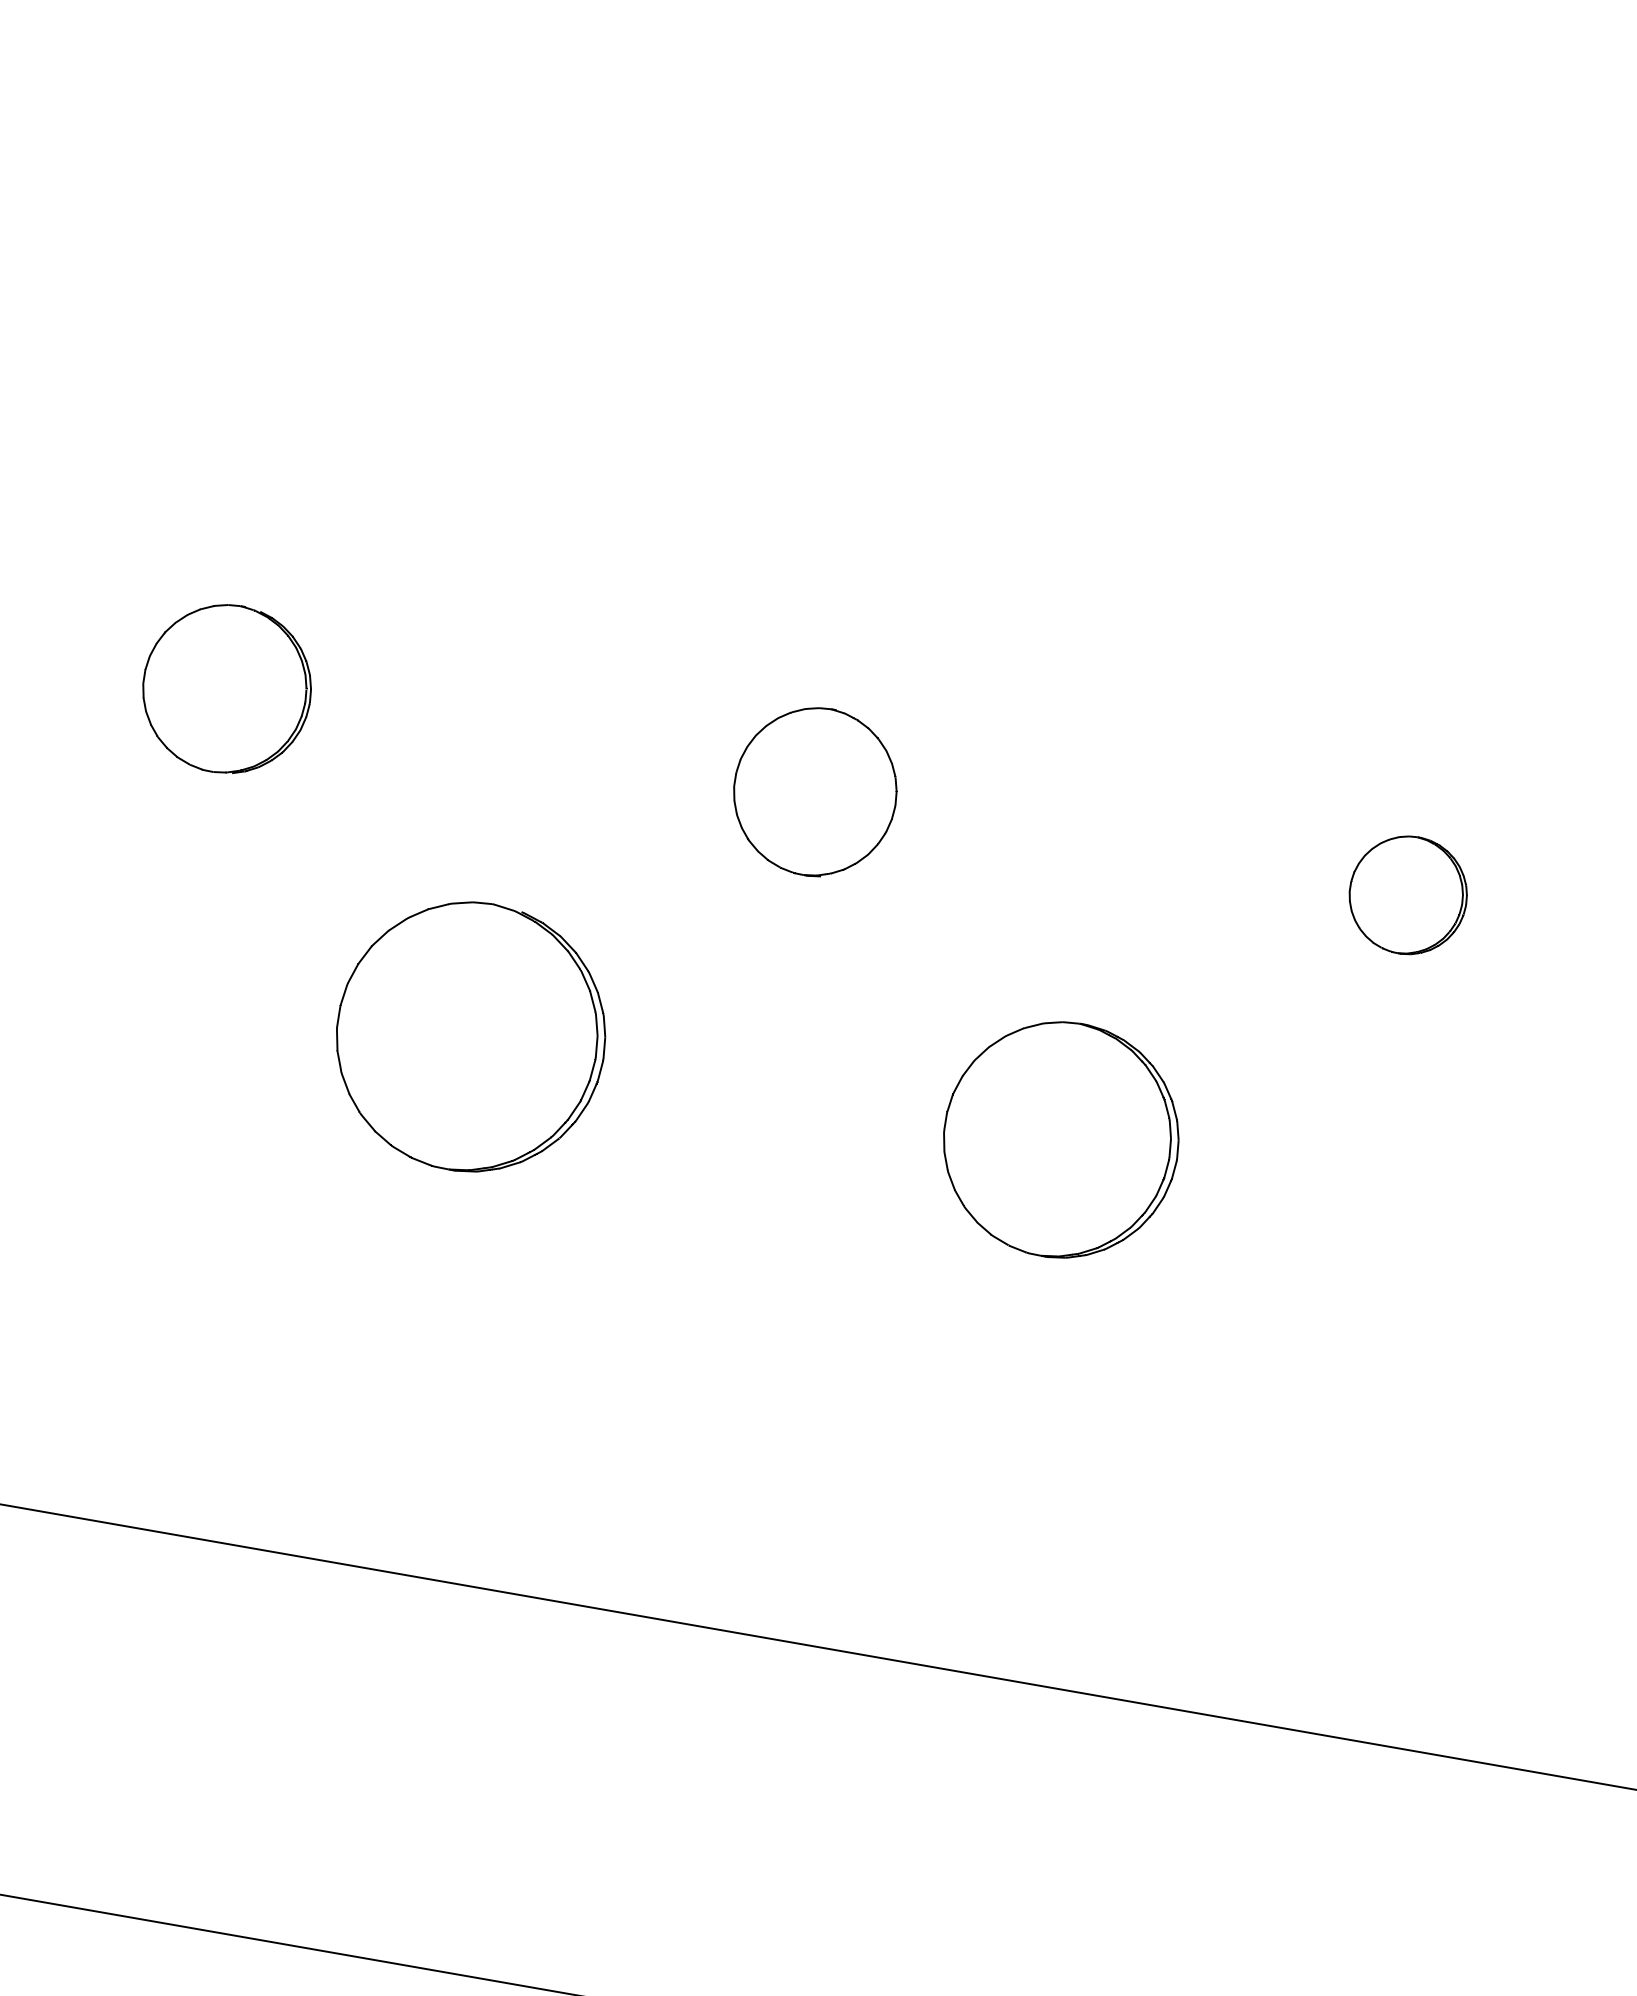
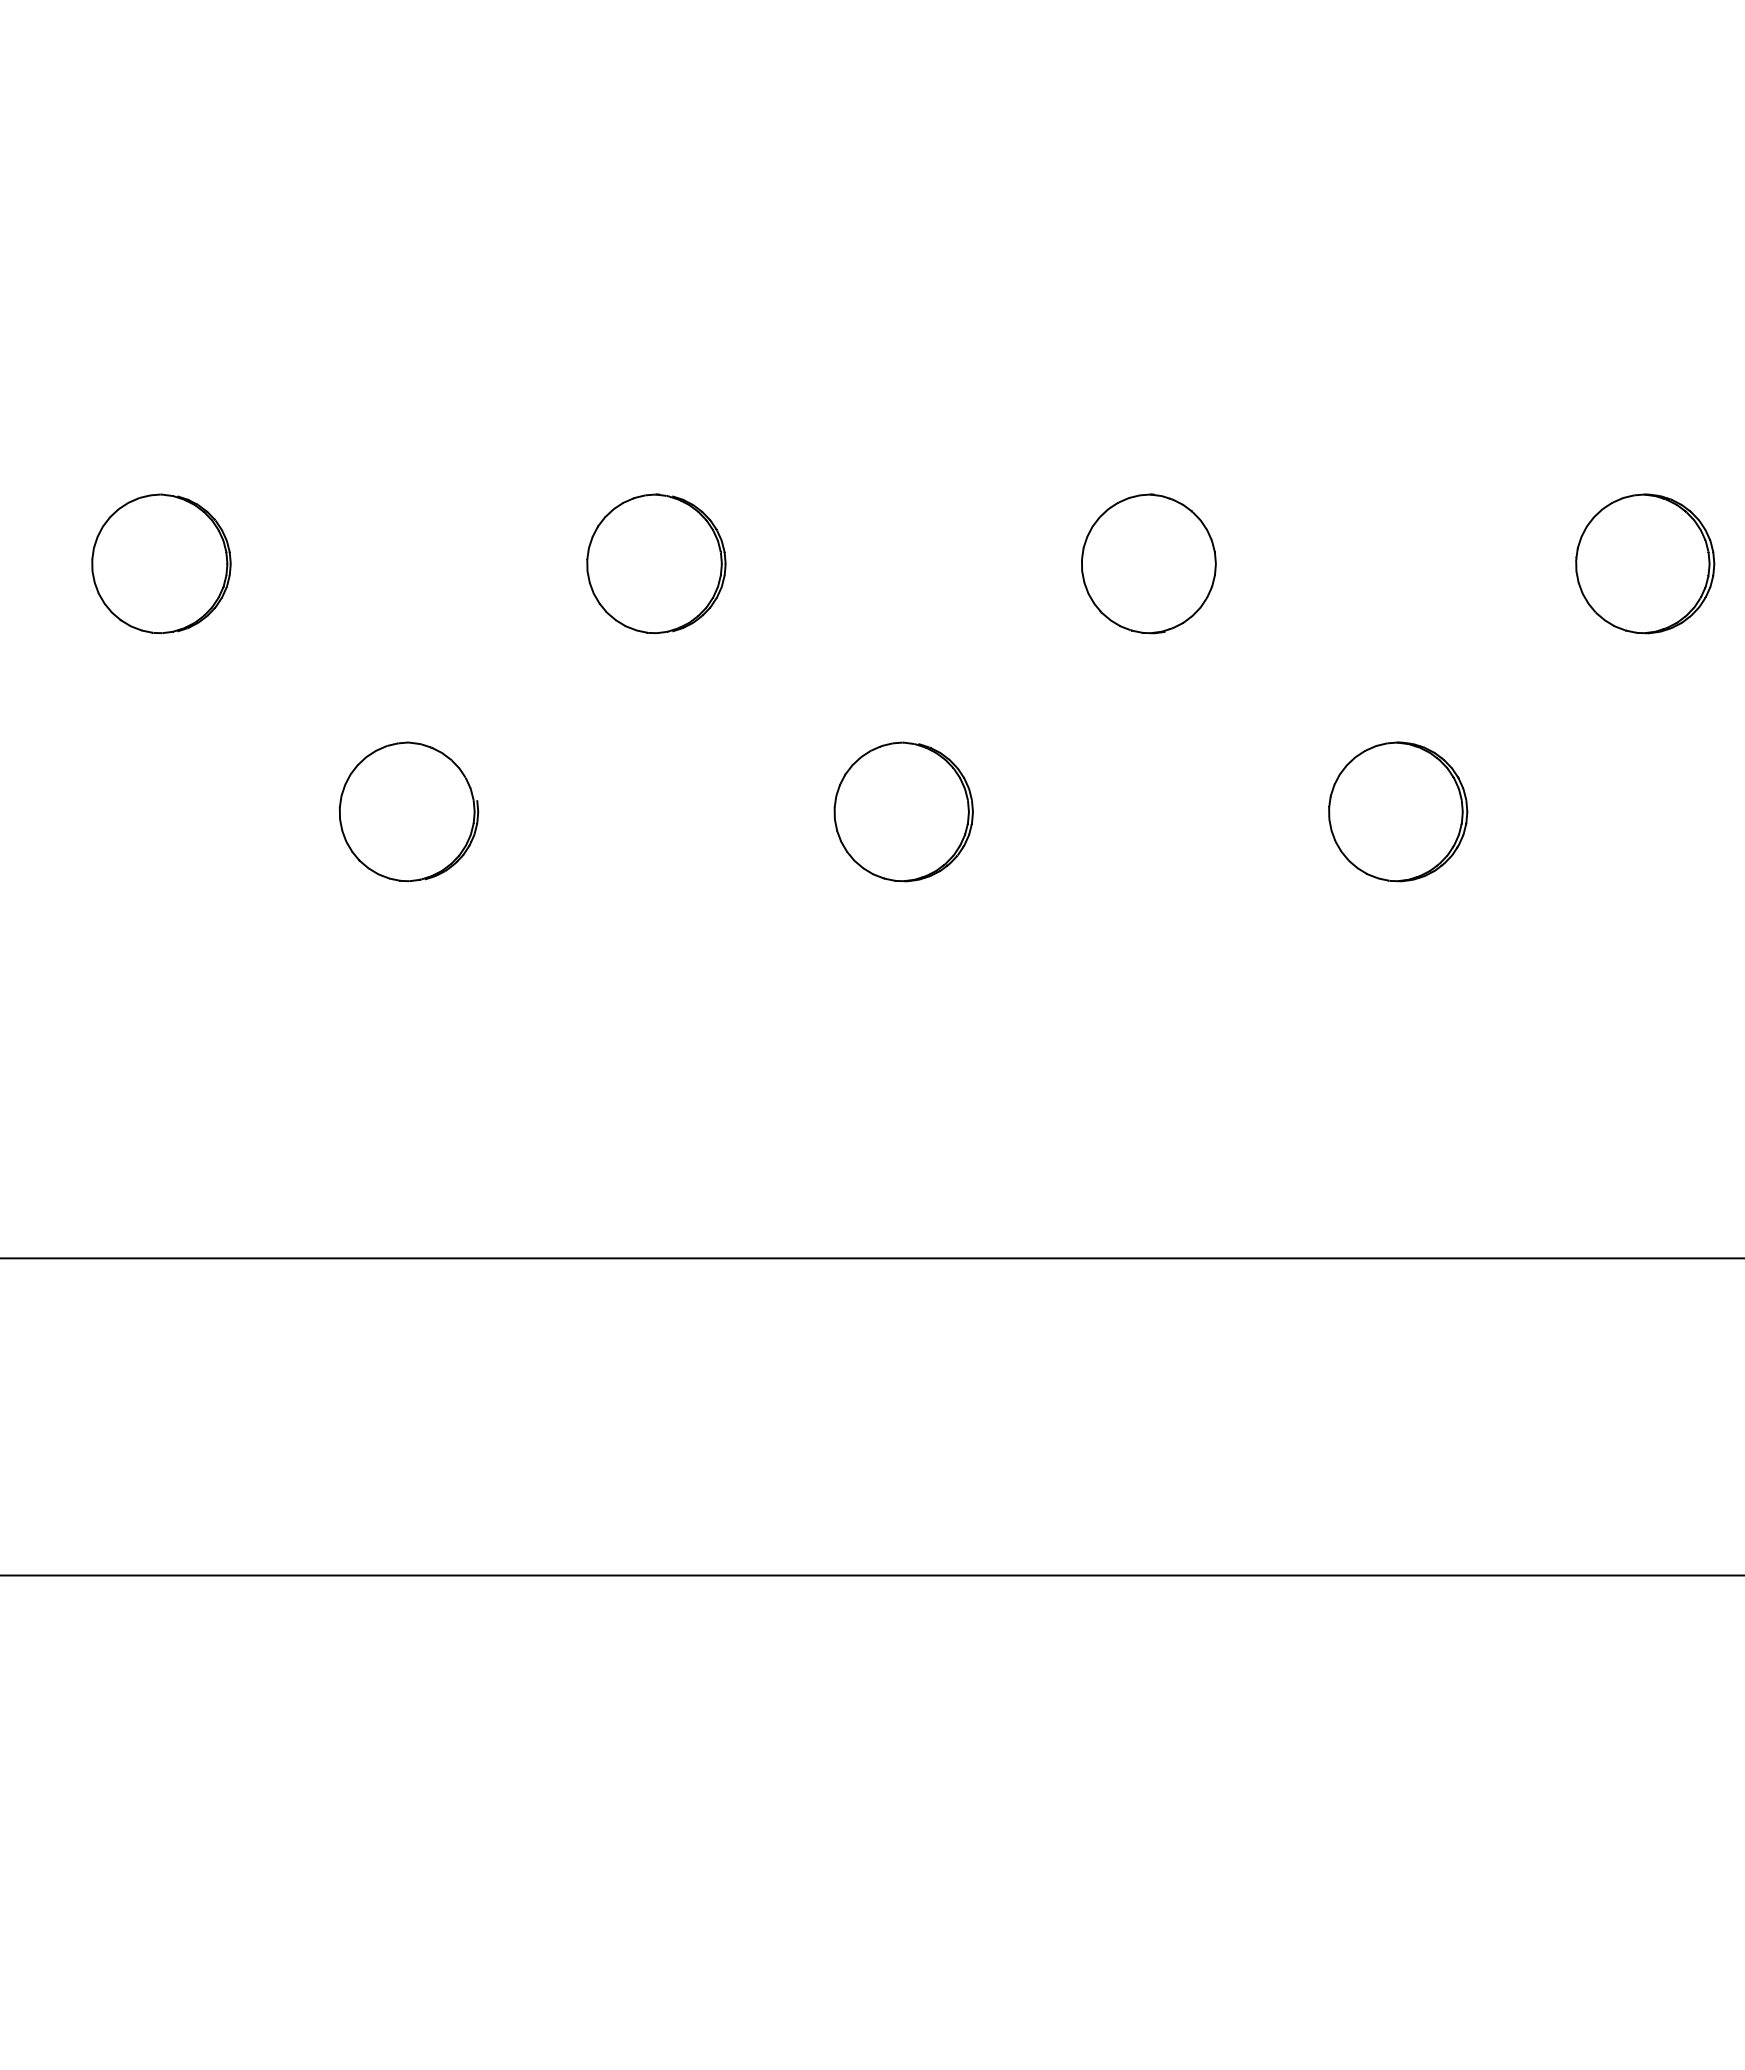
part: (1408, 894) -> (1645, 563), size x1.43
part: (470, 1036) -> (903, 811), size x0.62
part: (1061, 1139) -> (1398, 811), size x0.71

